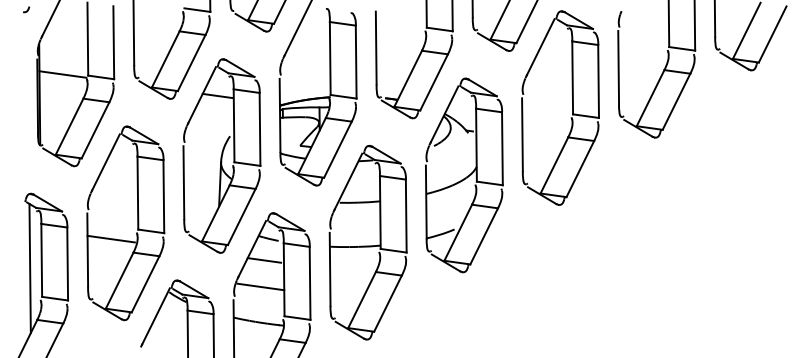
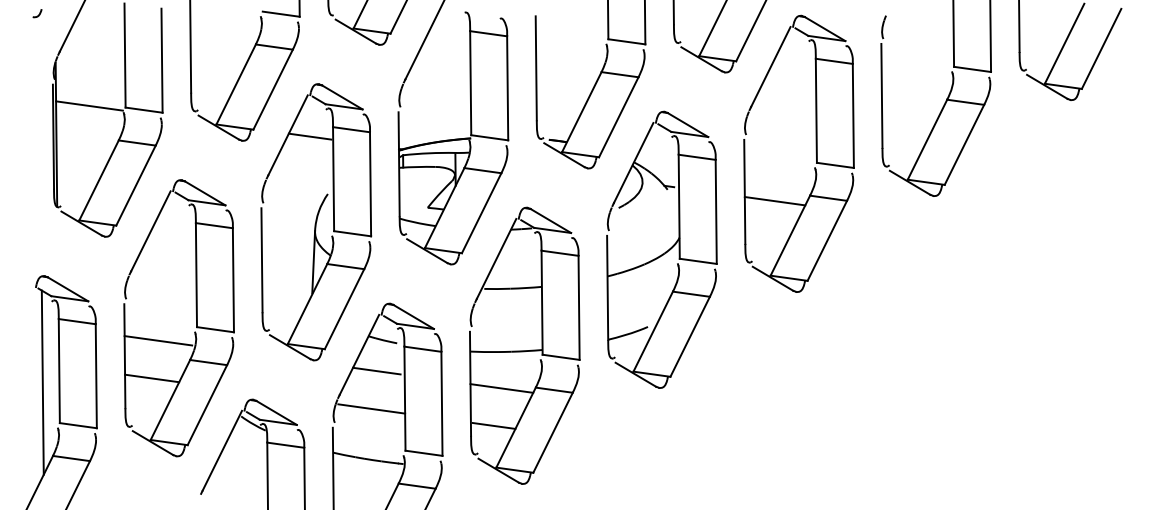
line: (543, 141) -> (774, 201), added
line: (107, 265) -> (152, 378), added
line: (351, 272) -> (501, 388), added
line: (346, 298) -> (493, 425), added

